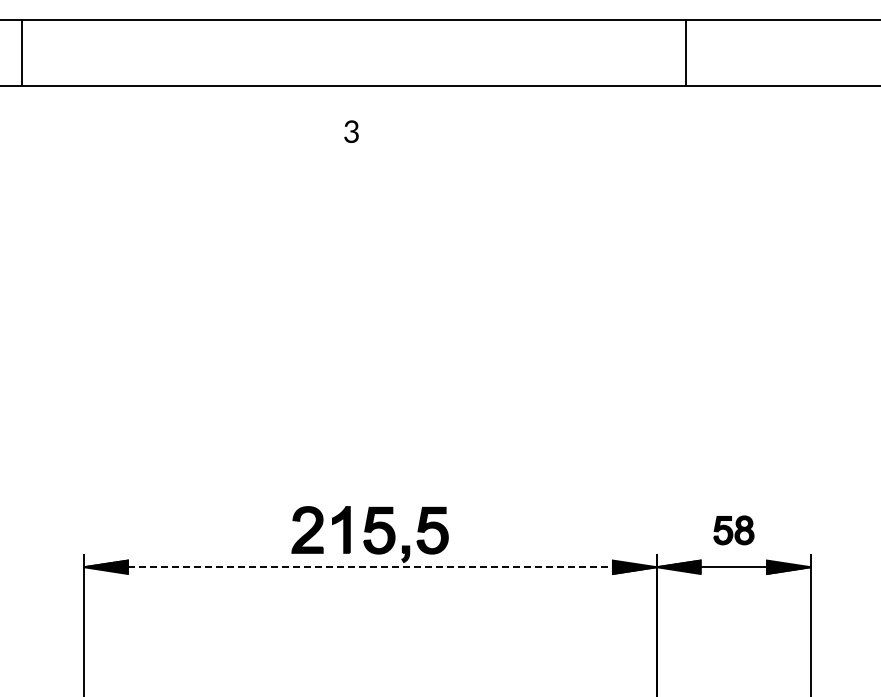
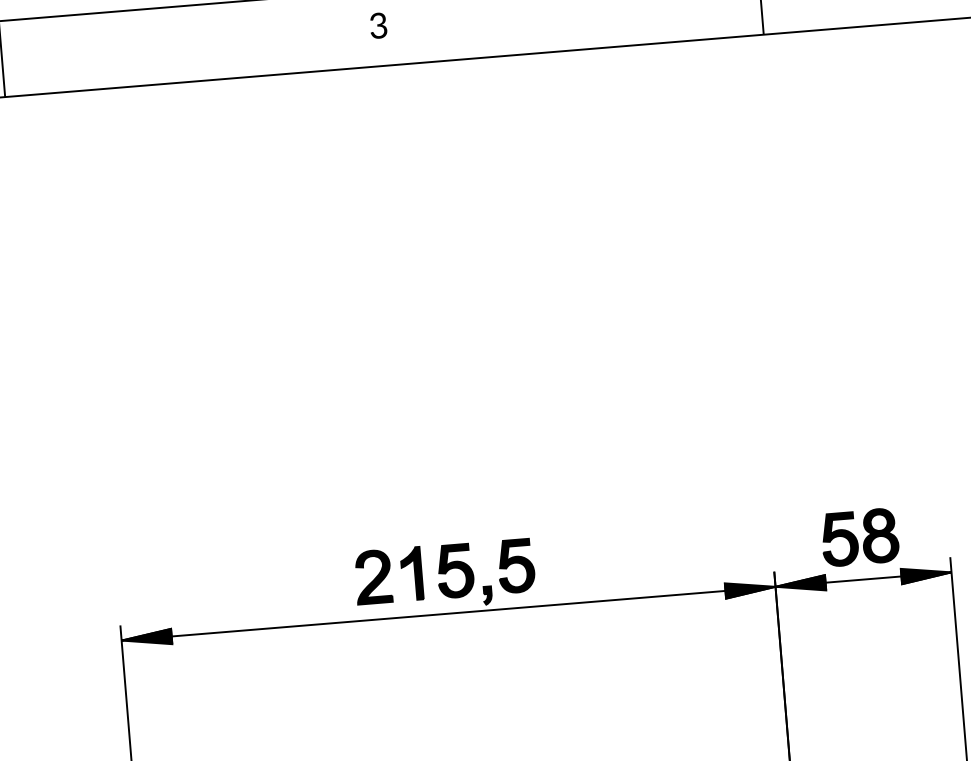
text: (351, 131) -> (378, 25), moved
part: (733, 530) -> (859, 537), size x1.67
line: (370, 567) -> (448, 614), dashed -> solid

